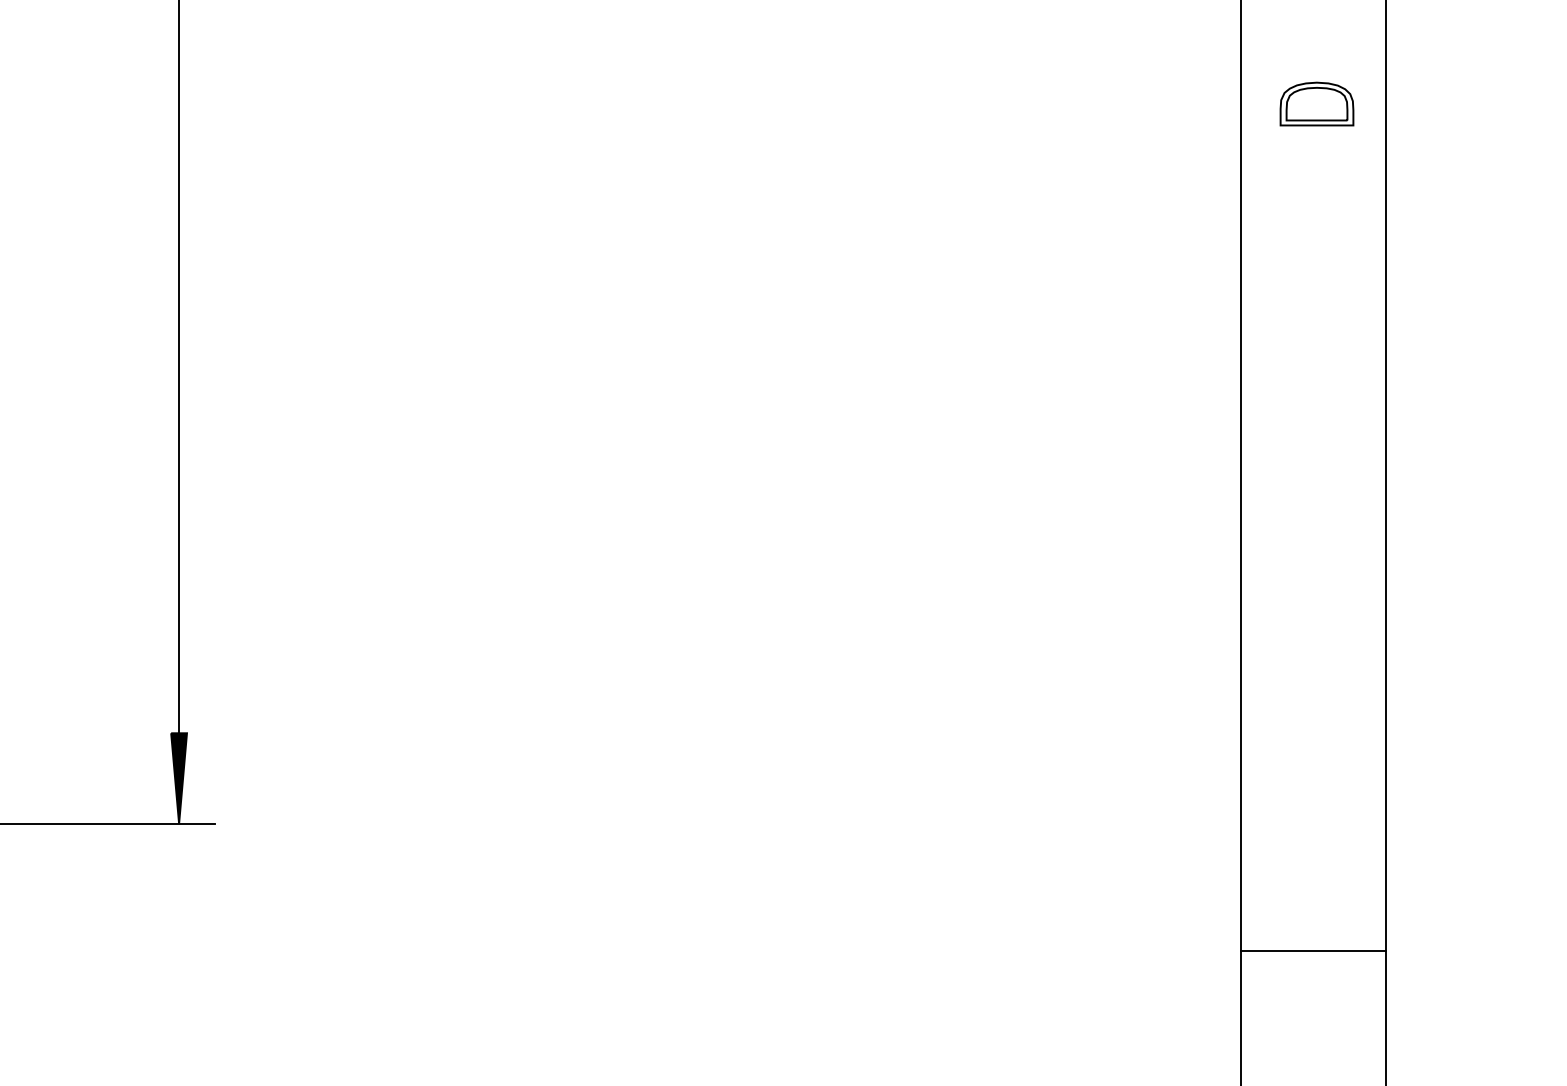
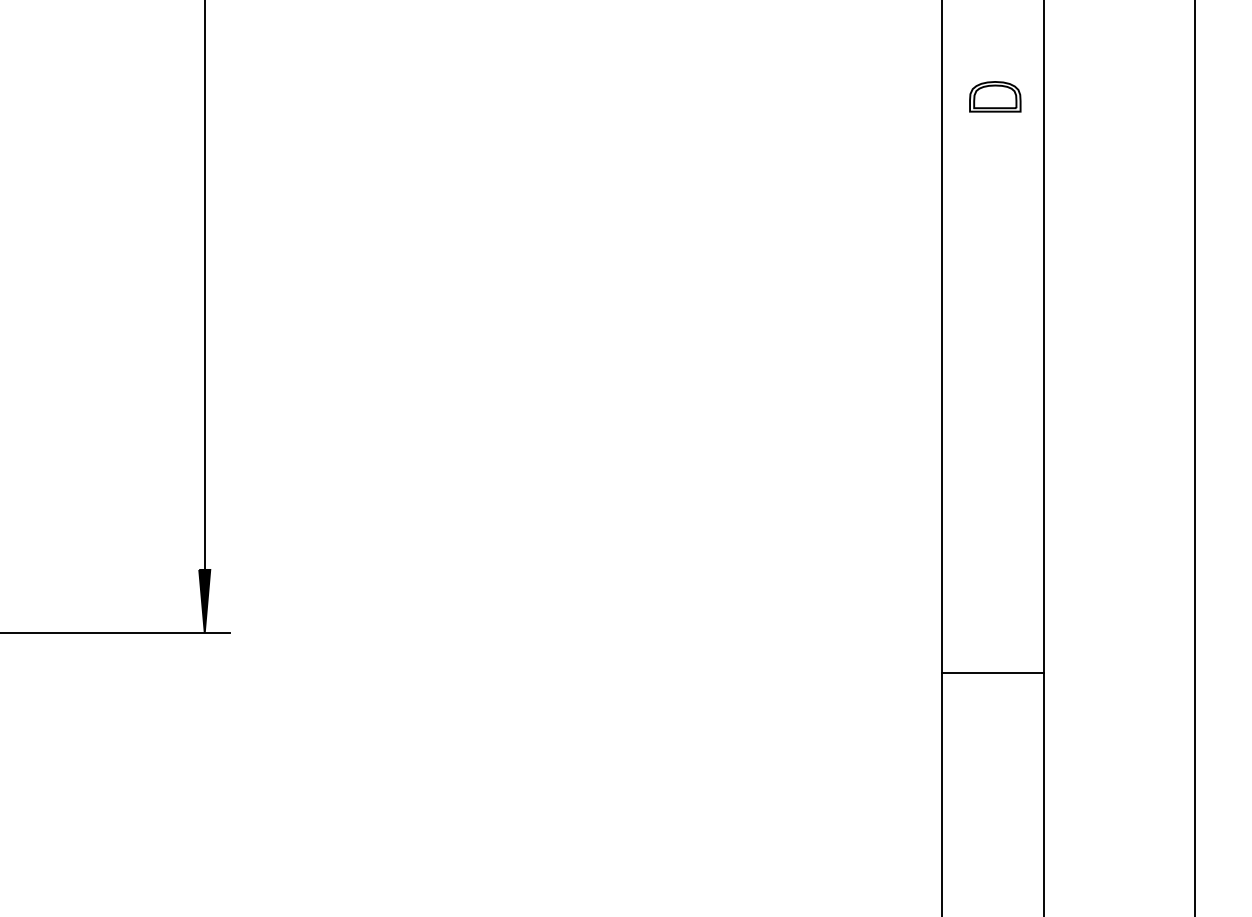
part: (1317, 103) -> (995, 96), moved
line: (1312, 951) -> (992, 673), moved

